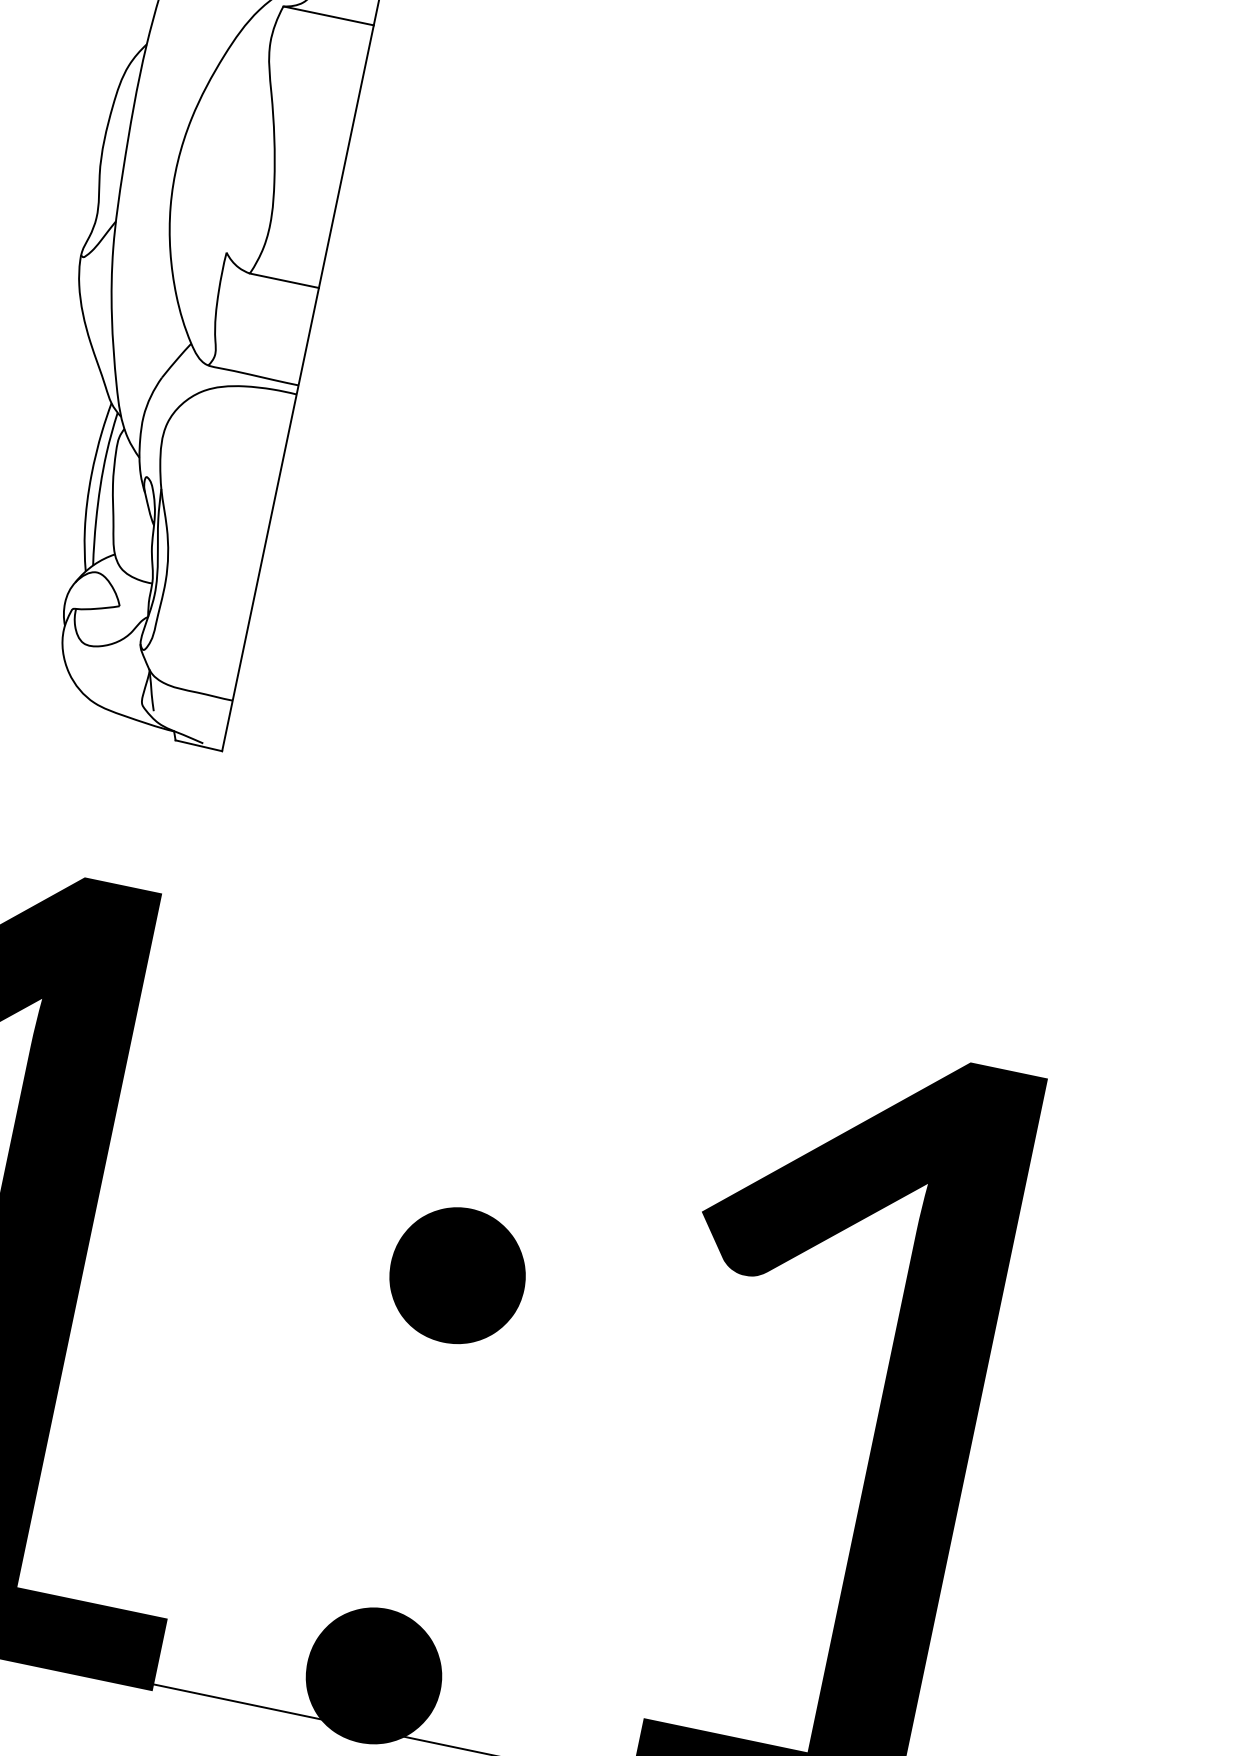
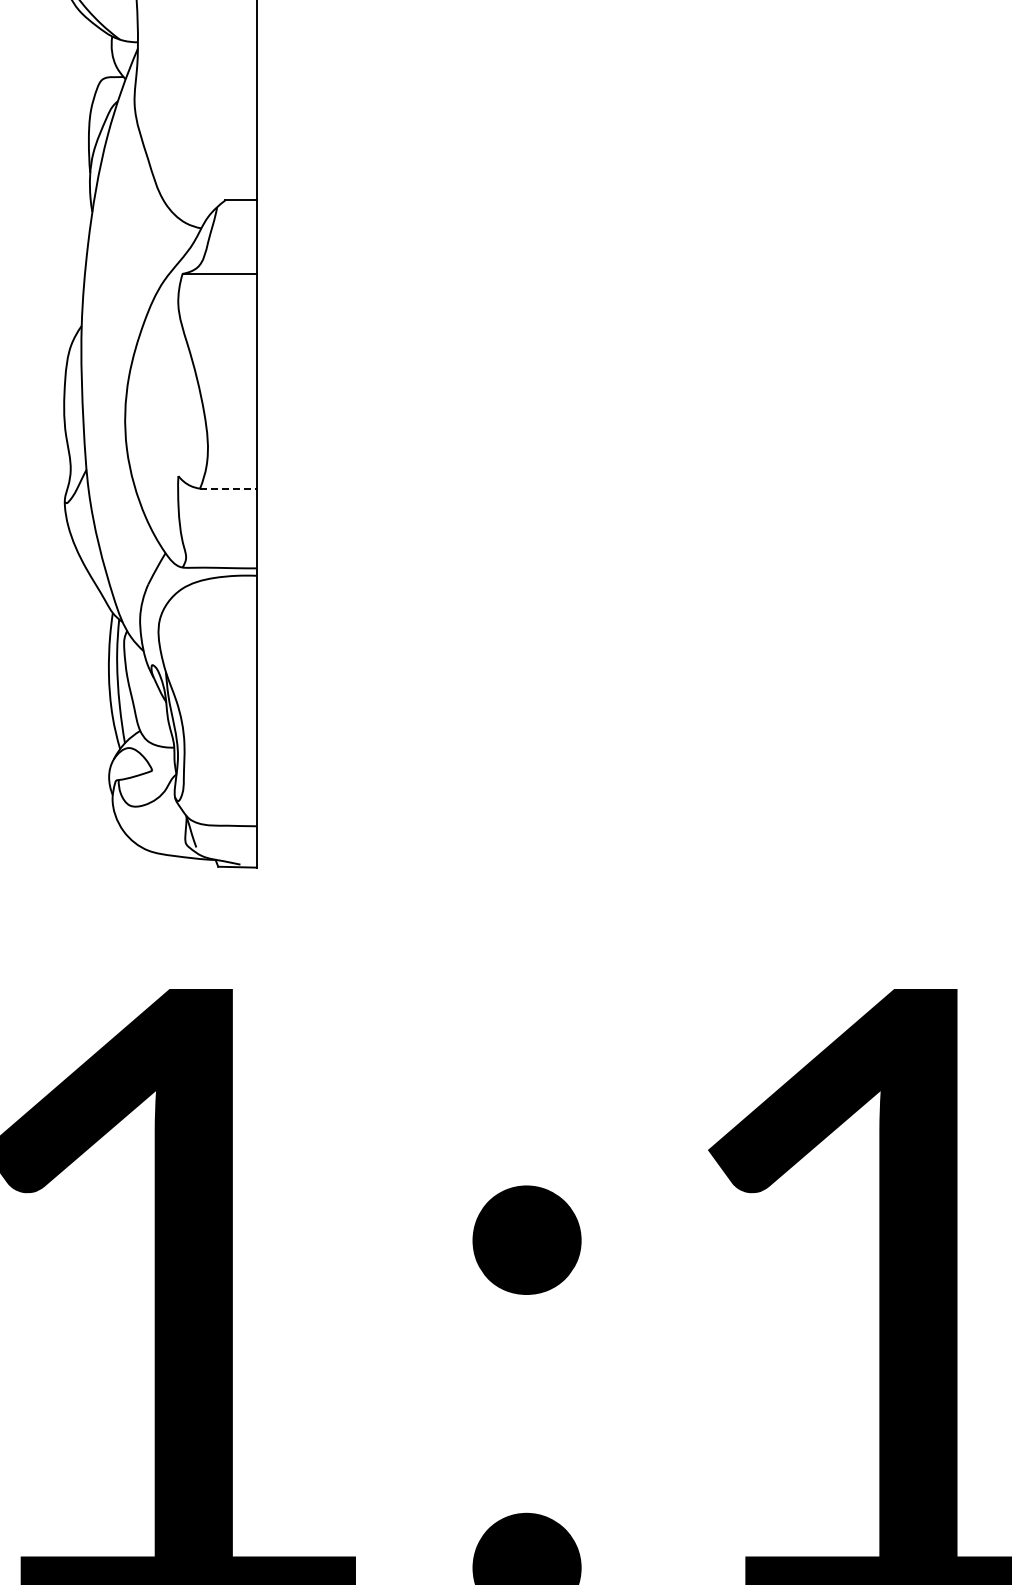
line: (284, 280) -> (228, 488), solid -> dashed

